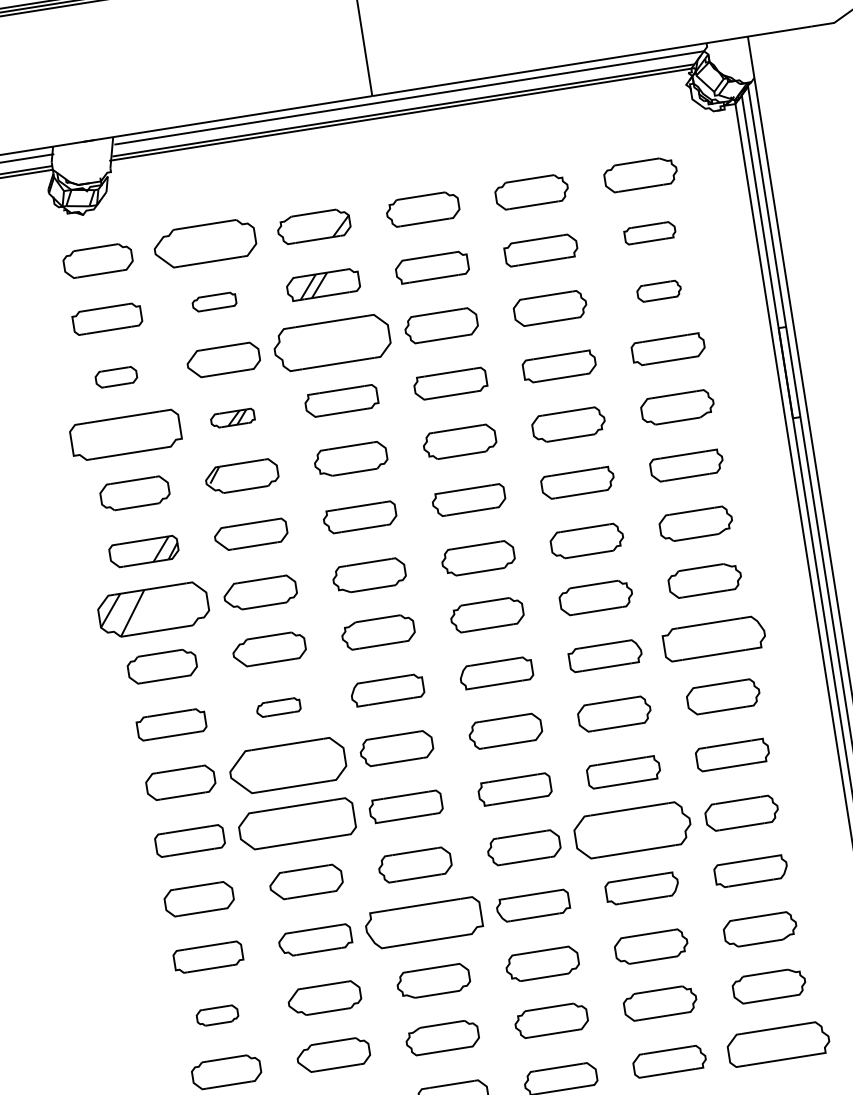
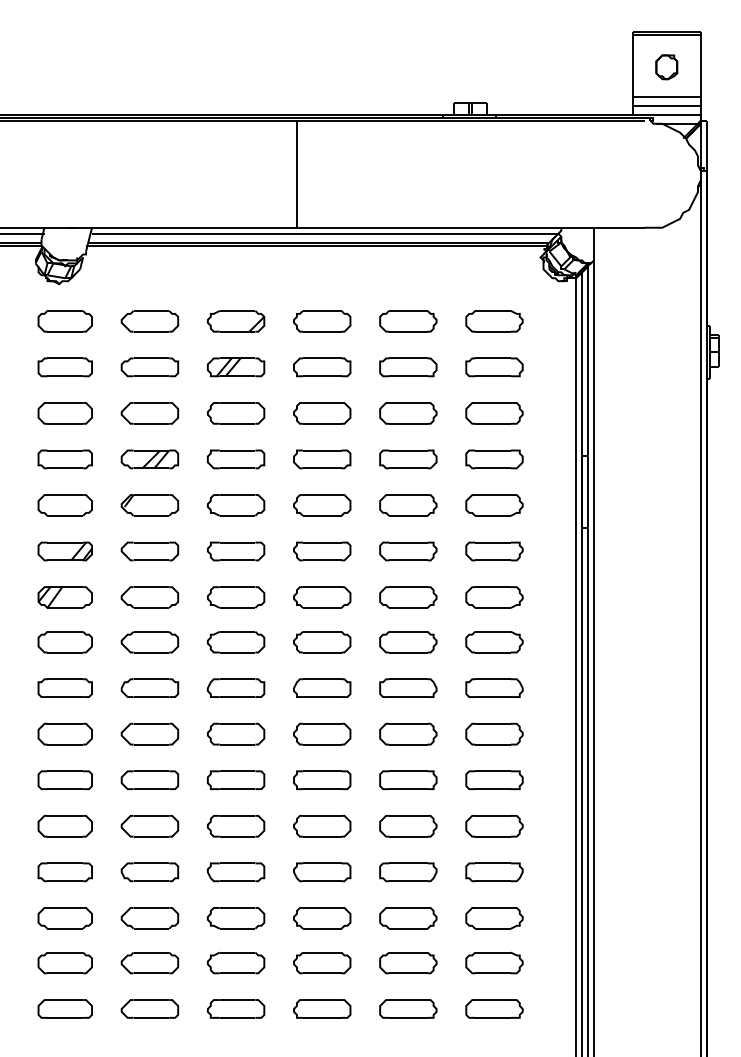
part: (650, 233) -> (494, 367), size x1.43
part: (204, 244) -> (149, 321), size x0.71
part: (659, 291) -> (494, 413), size x1.67
part: (213, 302) -> (149, 367), size x1.67
part: (333, 343) -> (236, 413), size x0.62
part: (115, 377) -> (64, 413), size x1.67
part: (232, 418) -> (149, 459), size x1.67
part: (124, 435) -> (64, 459), size x0.62
part: (152, 610) -> (64, 597), size x0.62
part: (714, 637) -> (494, 687), size x0.71
part: (277, 706) -> (149, 687), size x1.67
part: (287, 765) -> (149, 733), size x0.62
part: (296, 823) -> (149, 779), size x0.62
part: (633, 830) -> (408, 826), size x0.62
part: (424, 923) -> (236, 872), size x0.62
part: (216, 1016) -> (64, 918), size x1.67
part: (778, 1043) -> (494, 1008), size x0.71

